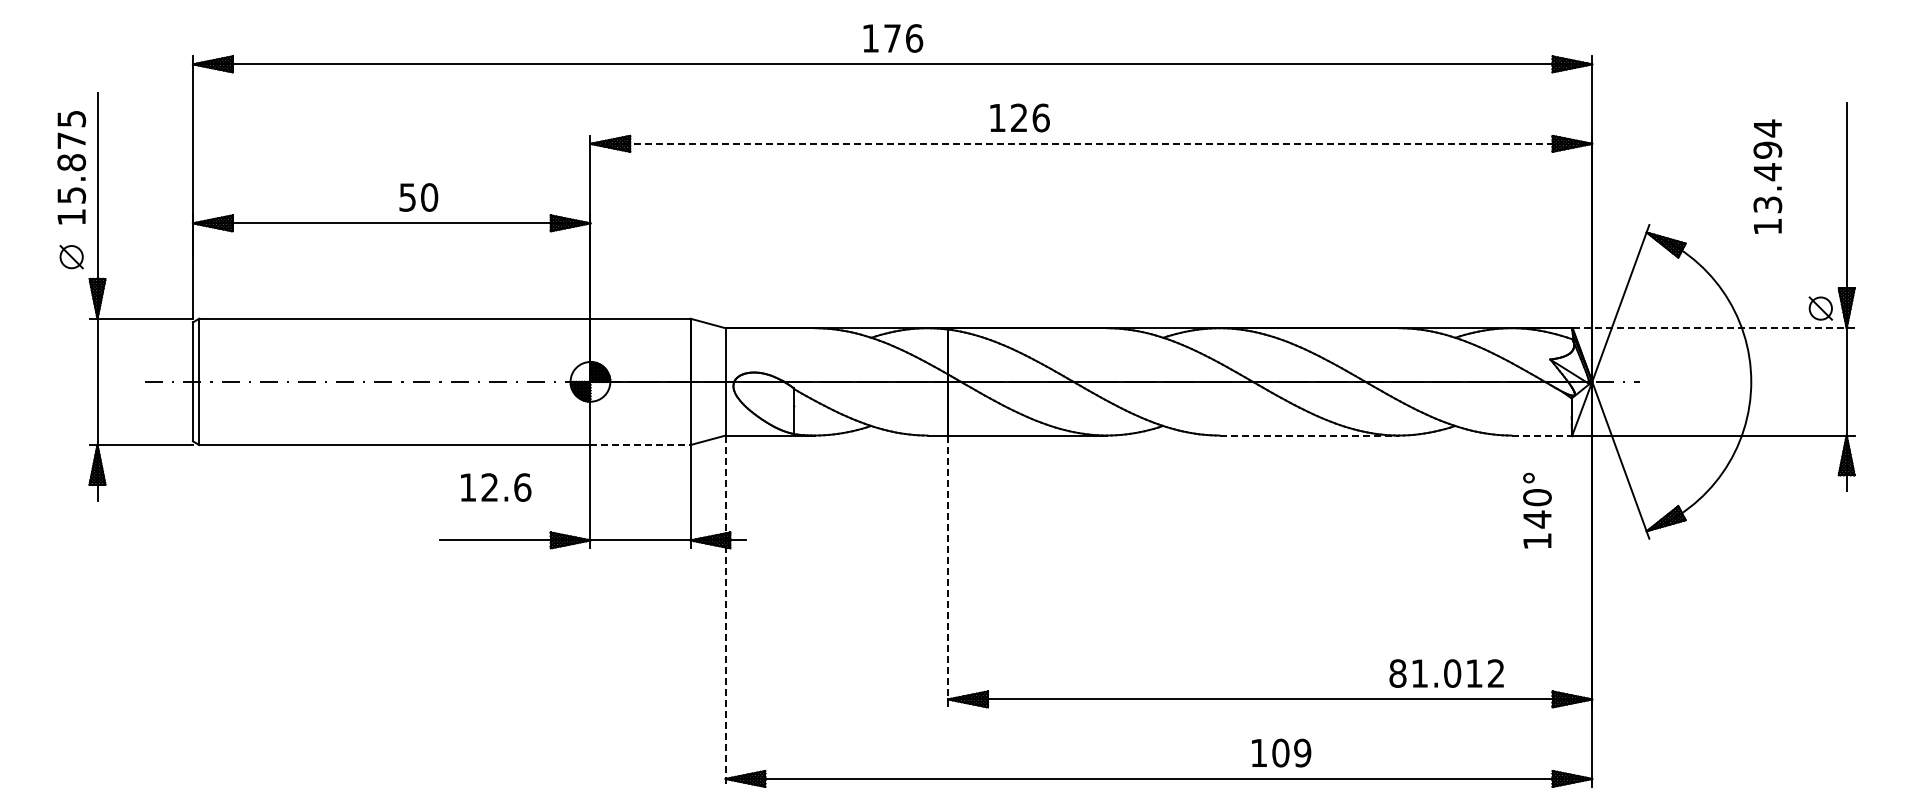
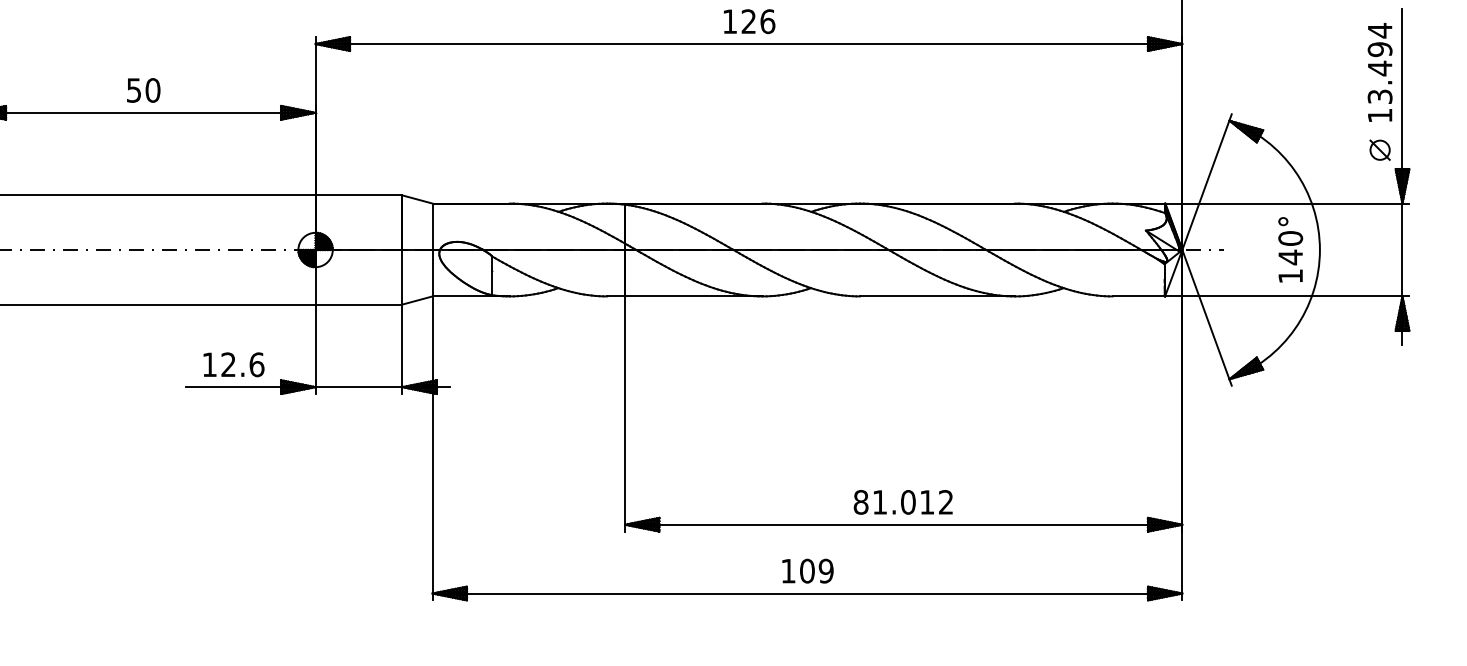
text: (1019, 117) -> (749, 21), moved
line: (1091, 143) -> (749, 43), dashed -> solid
text: (1767, 176) -> (1379, 72), moved
text: (418, 197) -> (143, 90), moved
part: (1820, 308) -> (1379, 150), moved
line: (1713, 328) -> (1287, 203), dashed -> solid
line: (1309, 435) -> (937, 296), dashed -> solid
line: (1542, 435) -> (1139, 296), dashed -> solid
line: (641, 445) -> (359, 305), dashed -> solid
text: (496, 487) -> (234, 364), moved
text: (1537, 510) -> (1290, 249), moved
line: (948, 571) -> (625, 414), dashed -> solid
line: (725, 611) -> (432, 448), dashed -> solid
text: (1446, 673) -> (903, 502), moved
text: (1281, 752) -> (807, 570), moved

